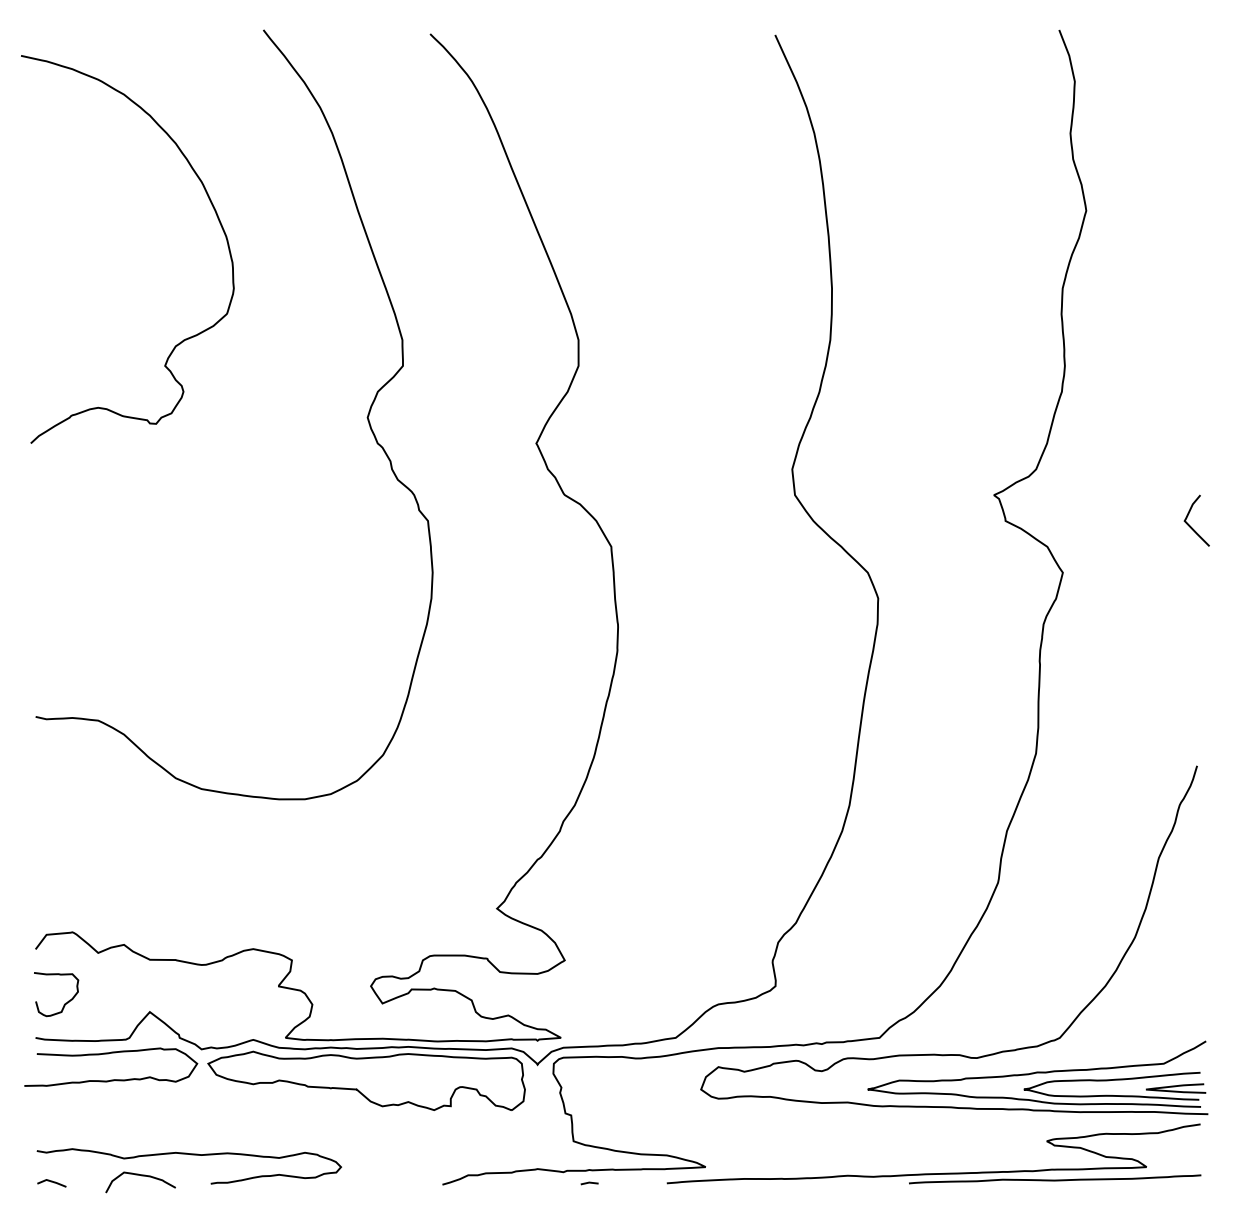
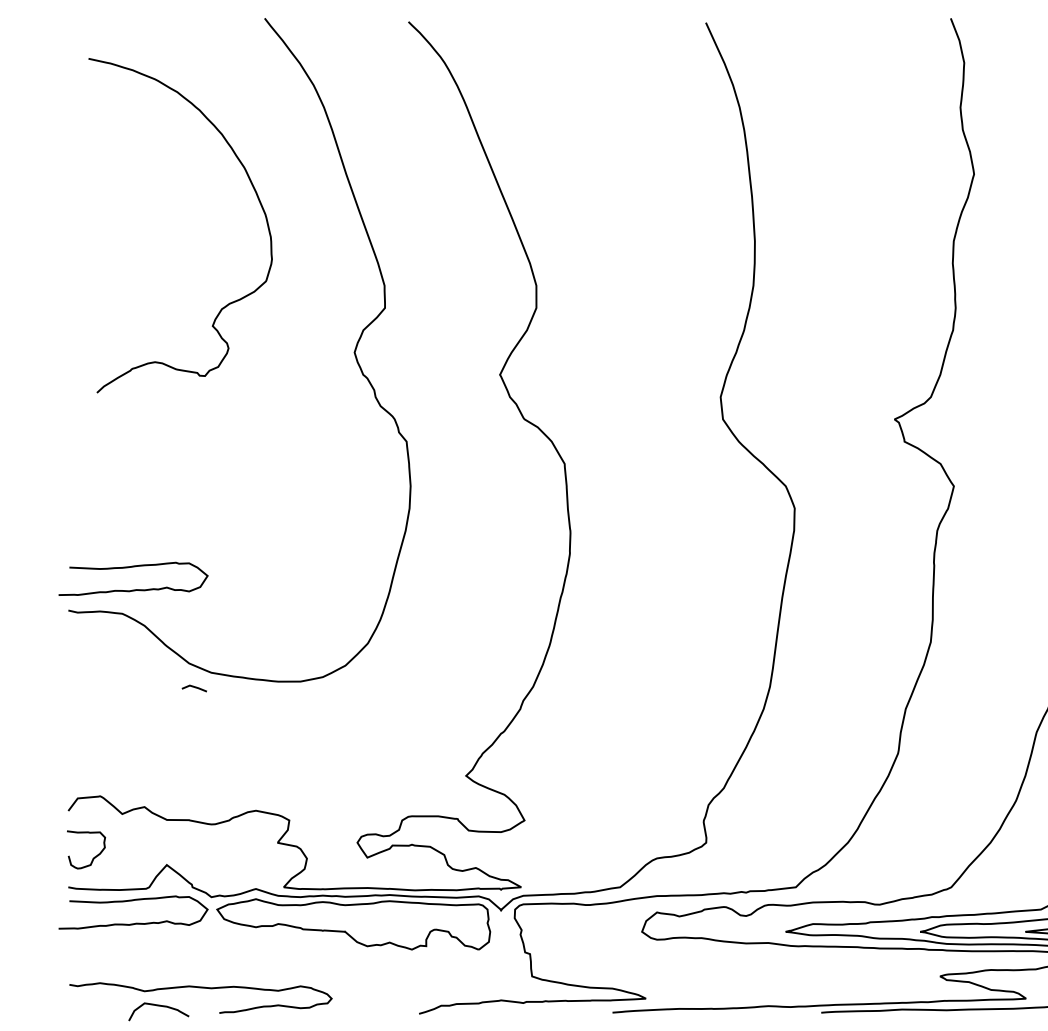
curve: (212, 207) -> (253, 189), moved
curve: (108, 667) -> (131, 567), added
line: (51, 1182) -> (194, 687), moved
line: (589, 1183) -> (545, 1012), removed

